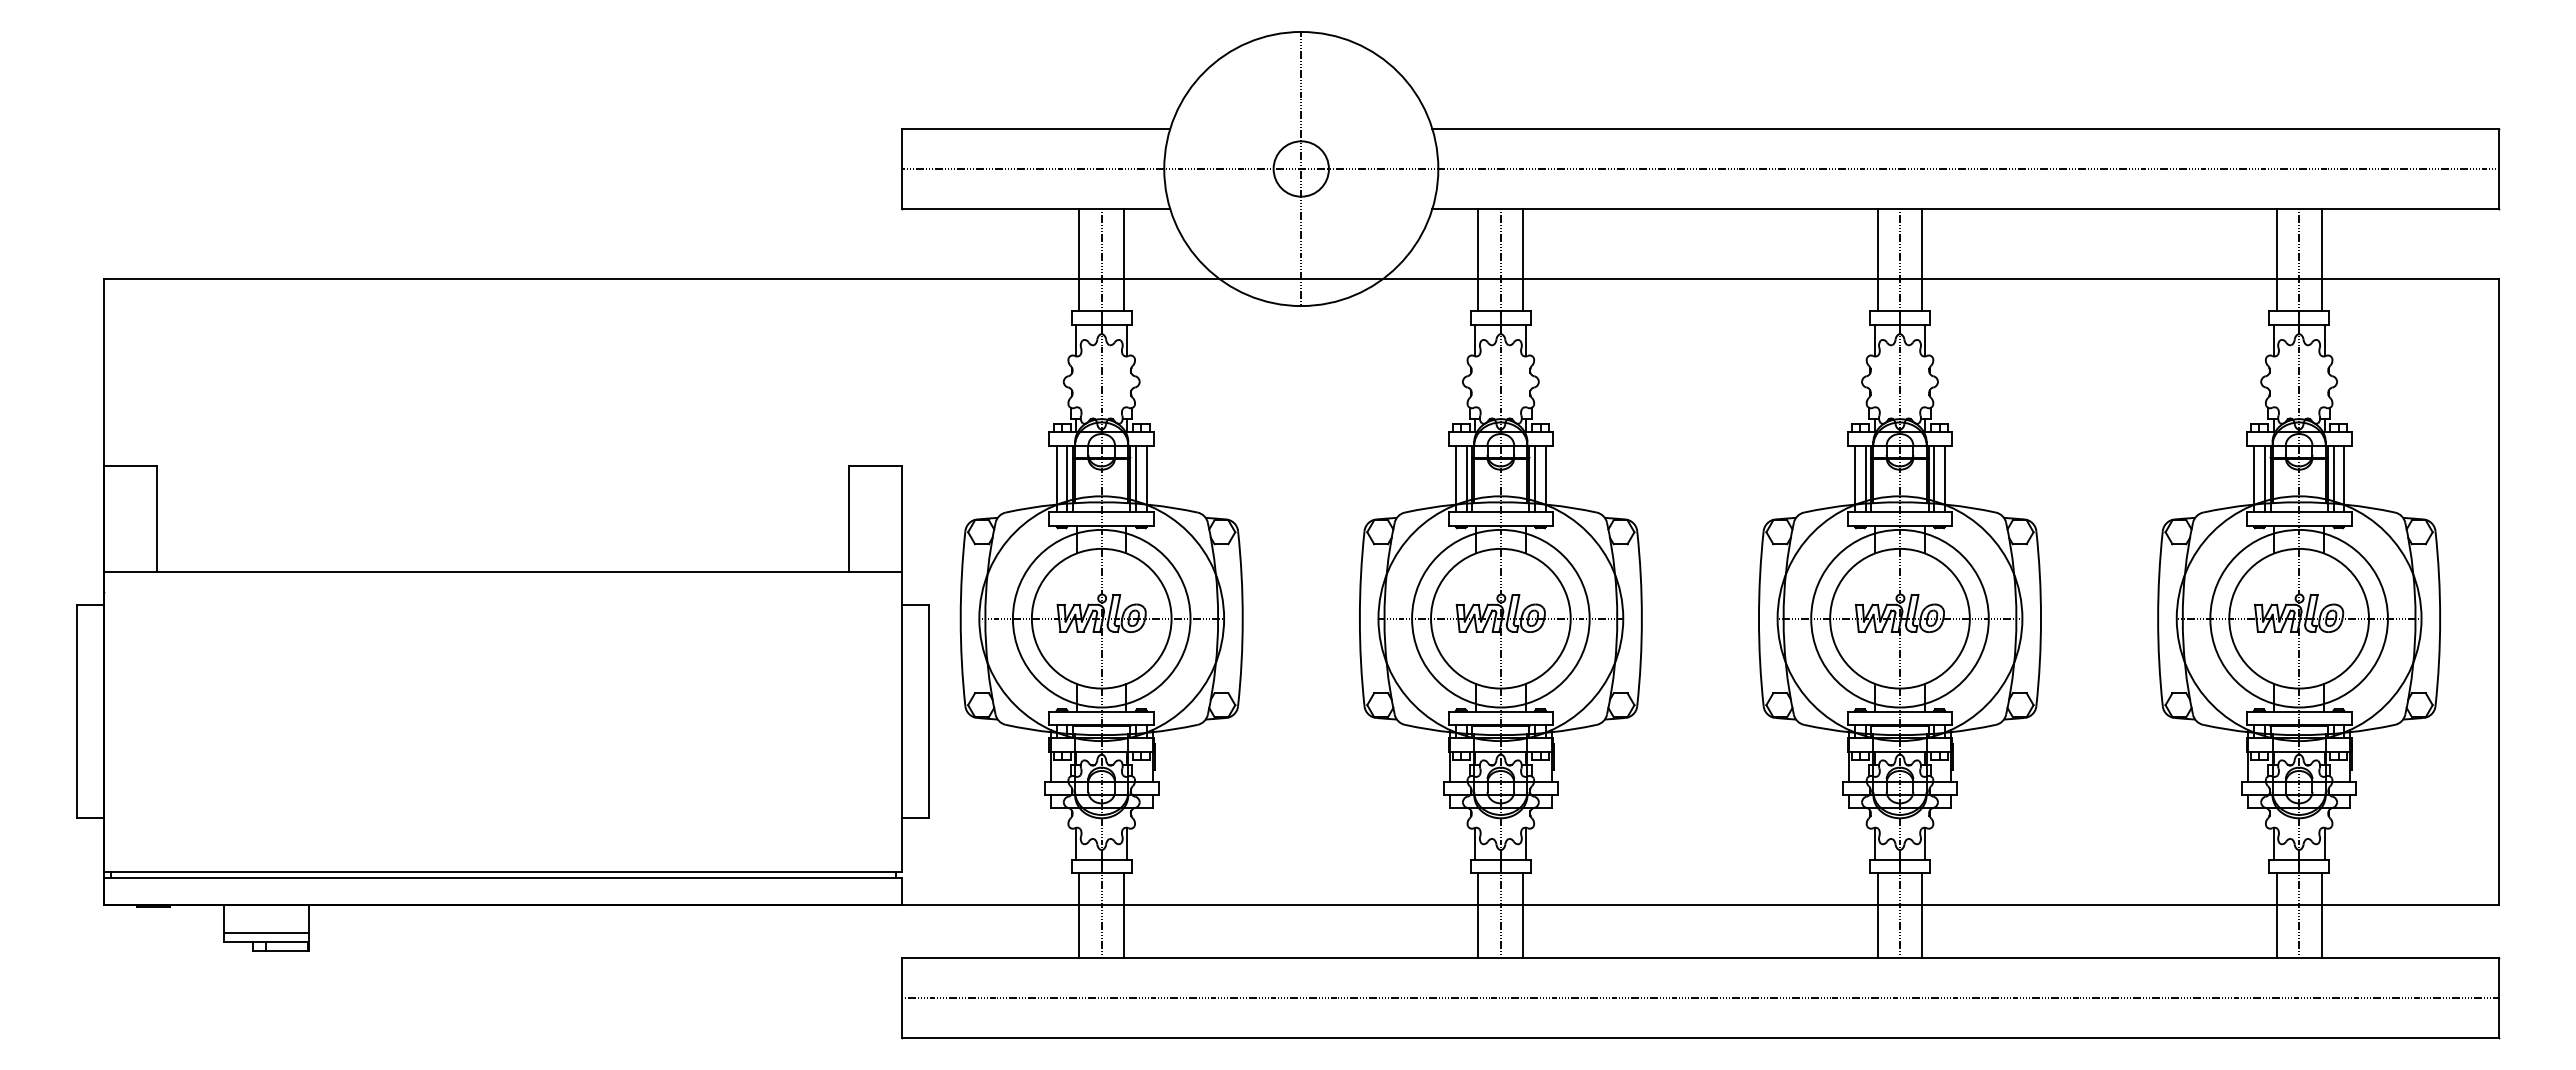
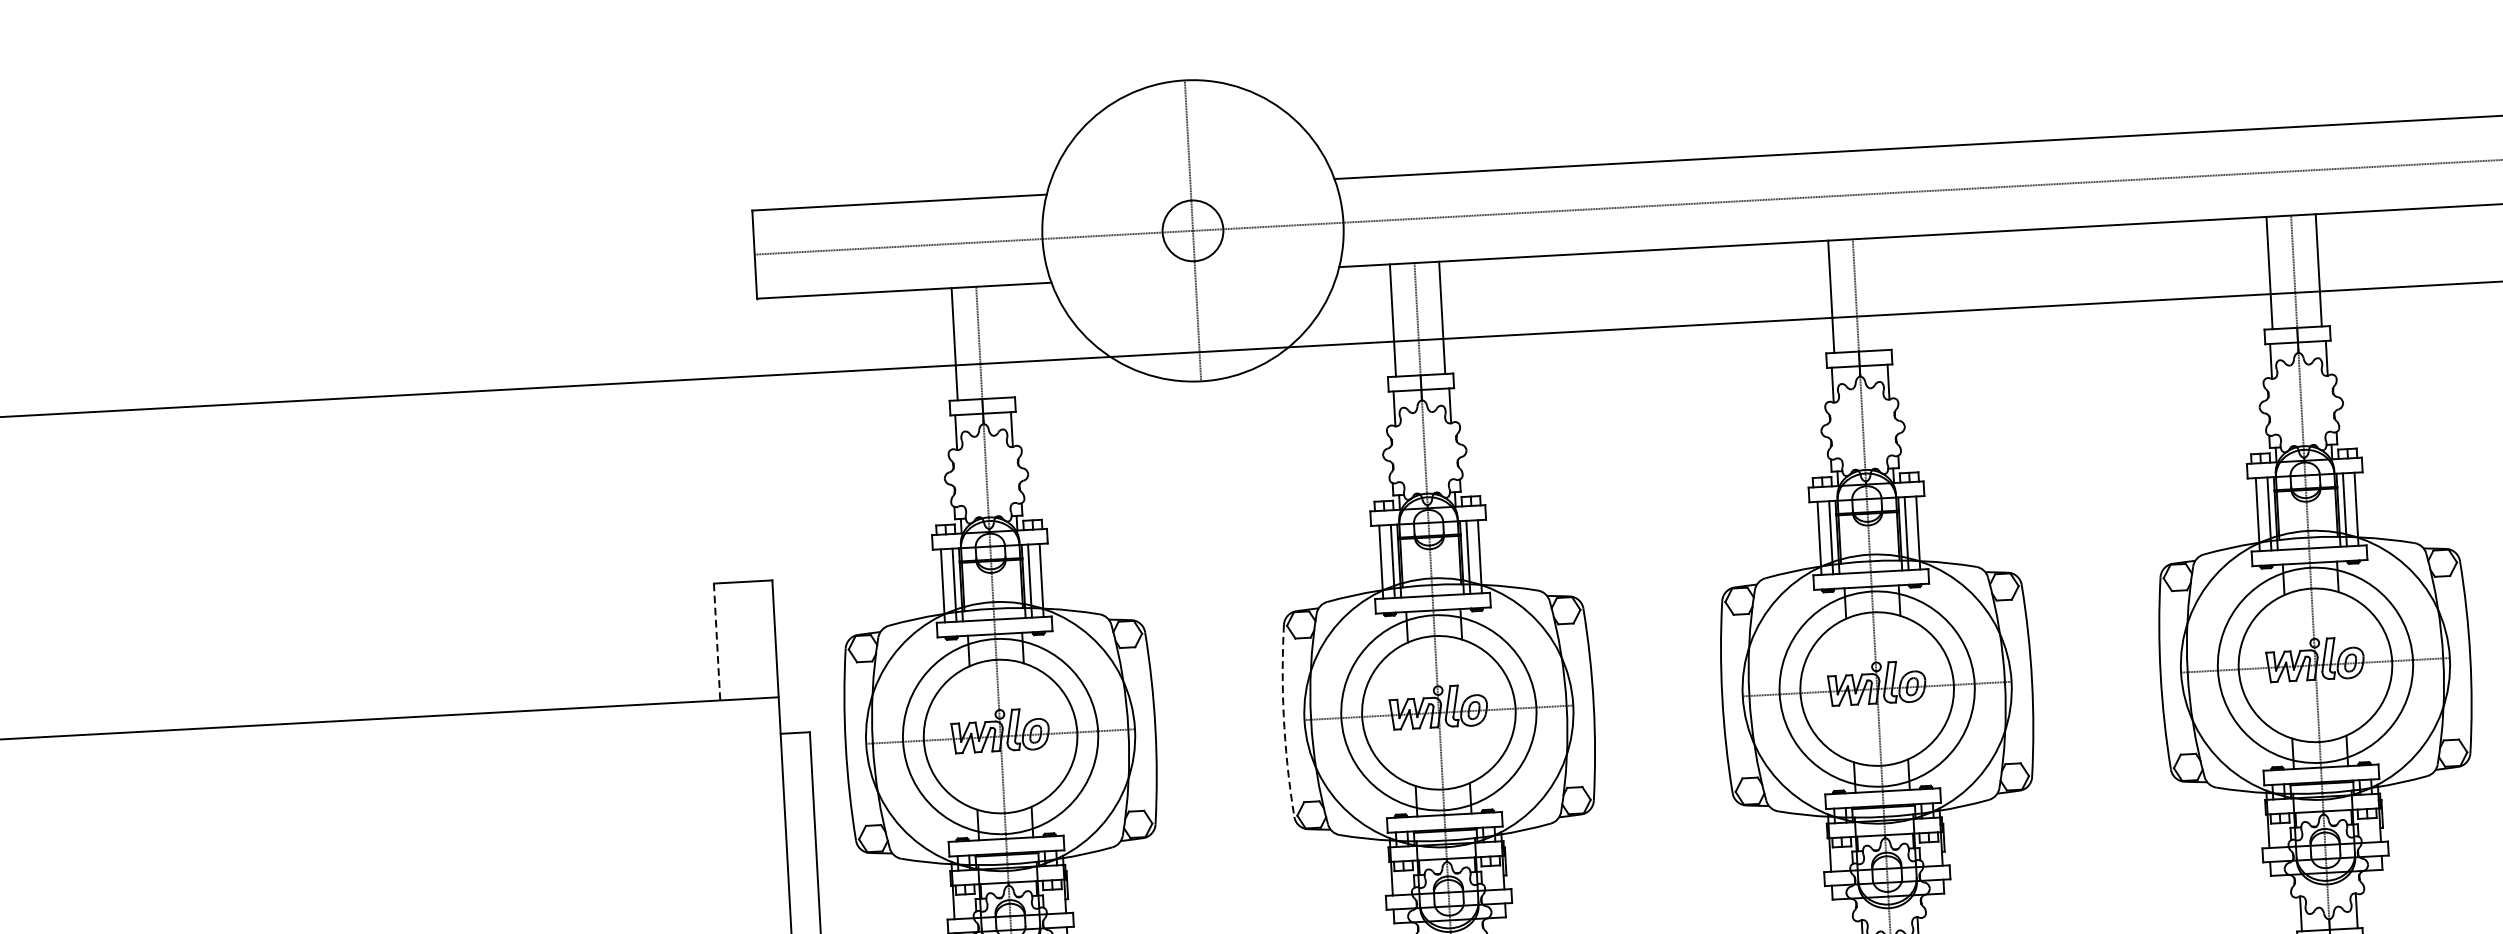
line: (1124, 260) -> (1004, 341), removed
line: (1922, 260) -> (1880, 294), removed
line: (848, 519) -> (716, 642), solid -> dashed
arc: (1359, 618) -> (1283, 720), solid -> dashed

